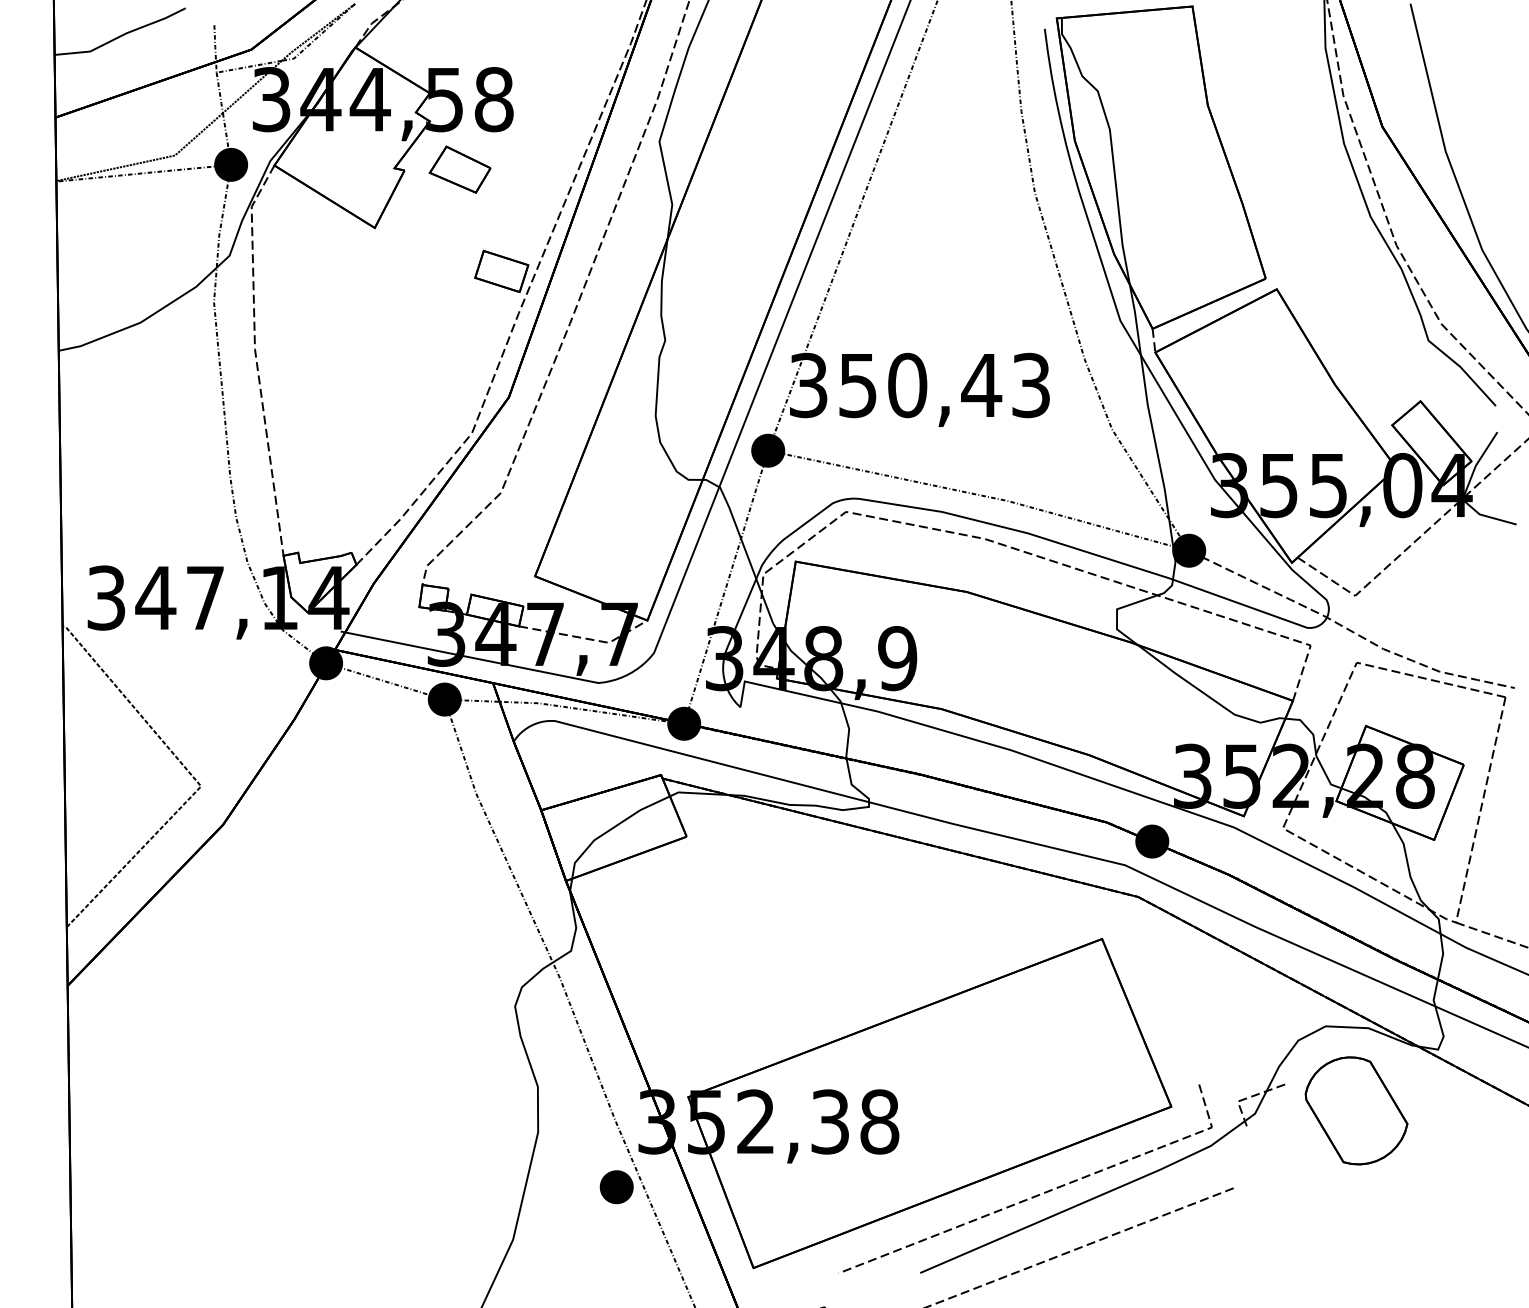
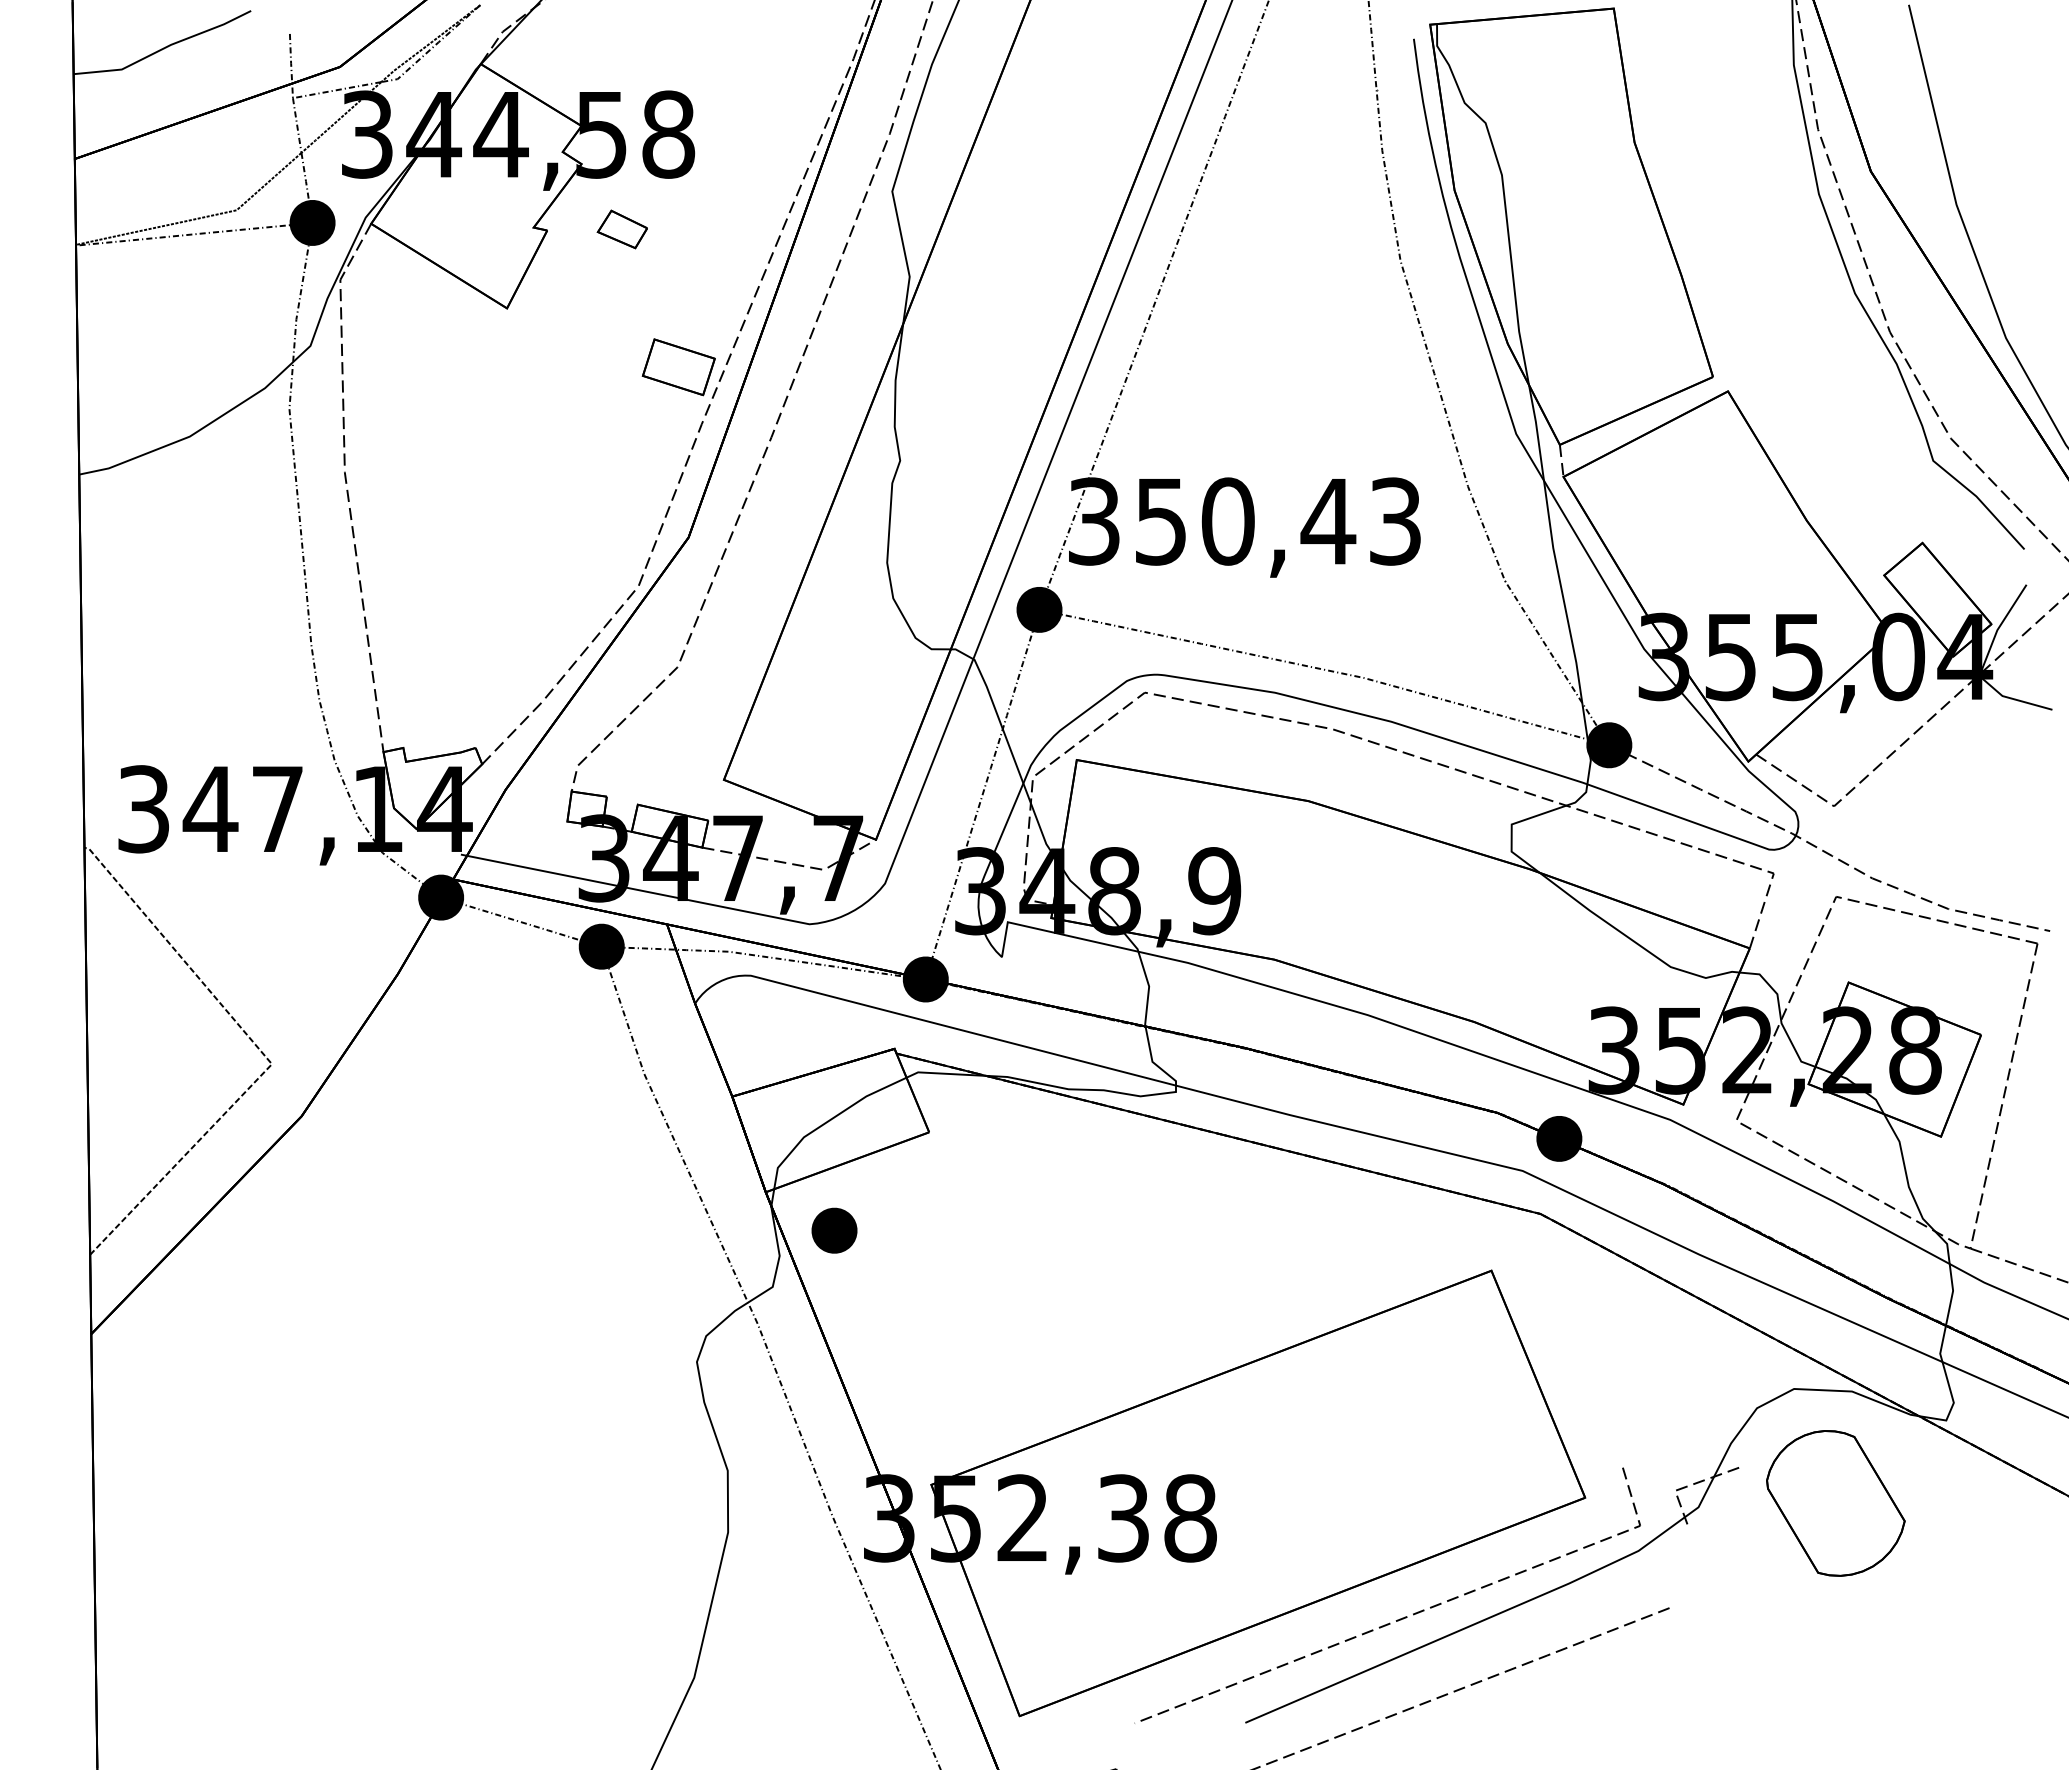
part: (460, 169) -> (622, 229), size x0.6
part: (616, 1187) -> (834, 1230), moved

